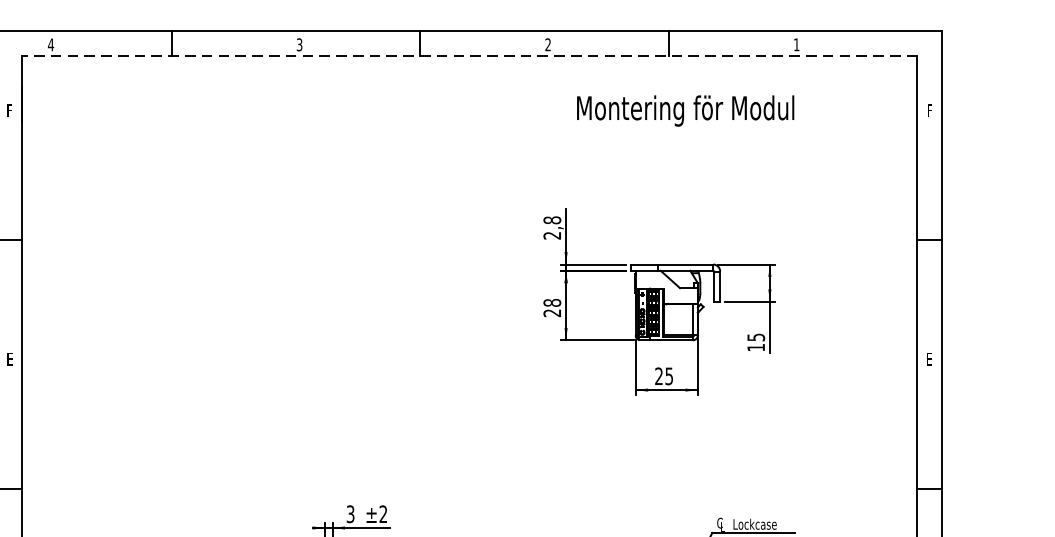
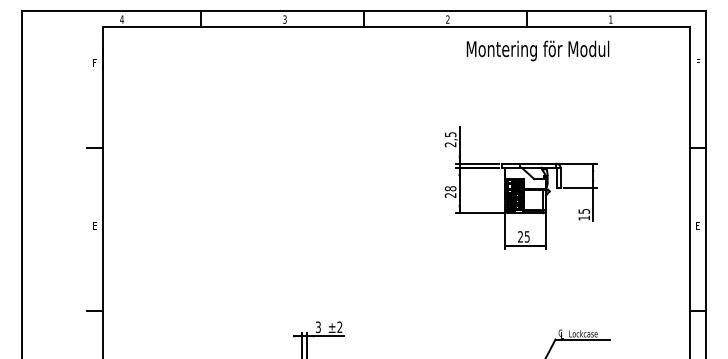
line: (469, 56) -> (396, 27), dashed -> solid
text: (684, 110) -> (537, 50), moved
text: (552, 220) -> (450, 134), 2,8 -> 2,5

